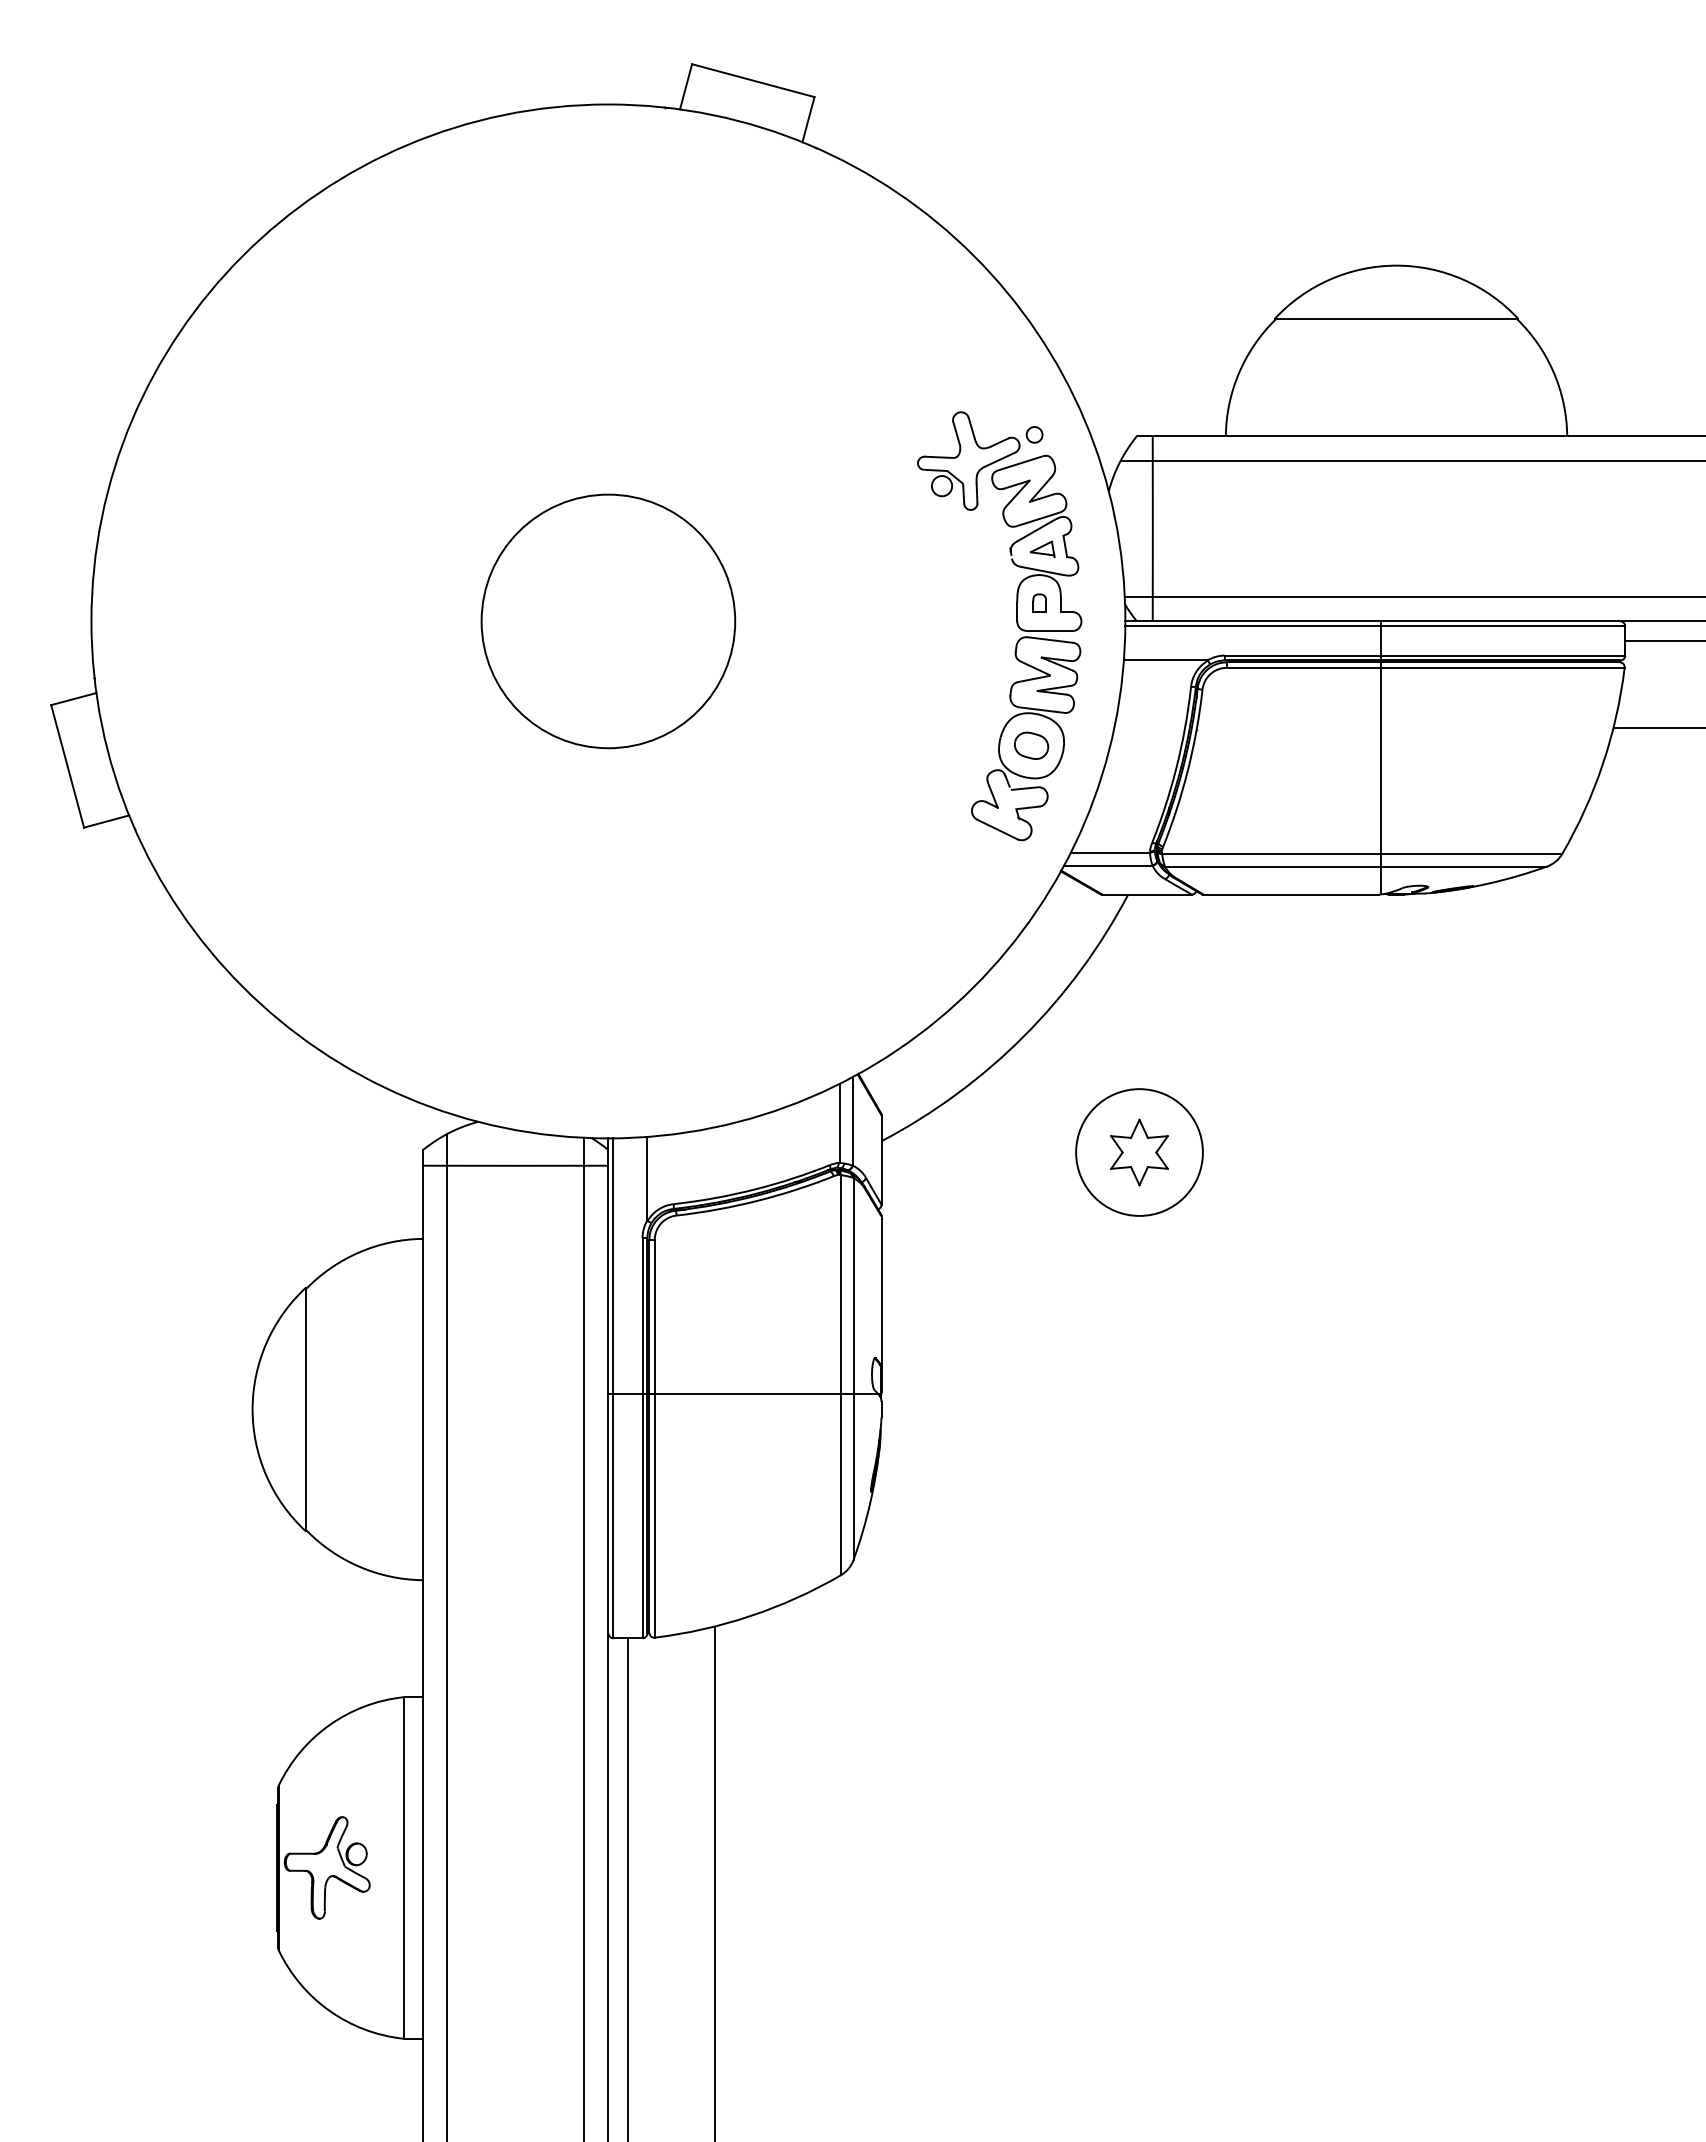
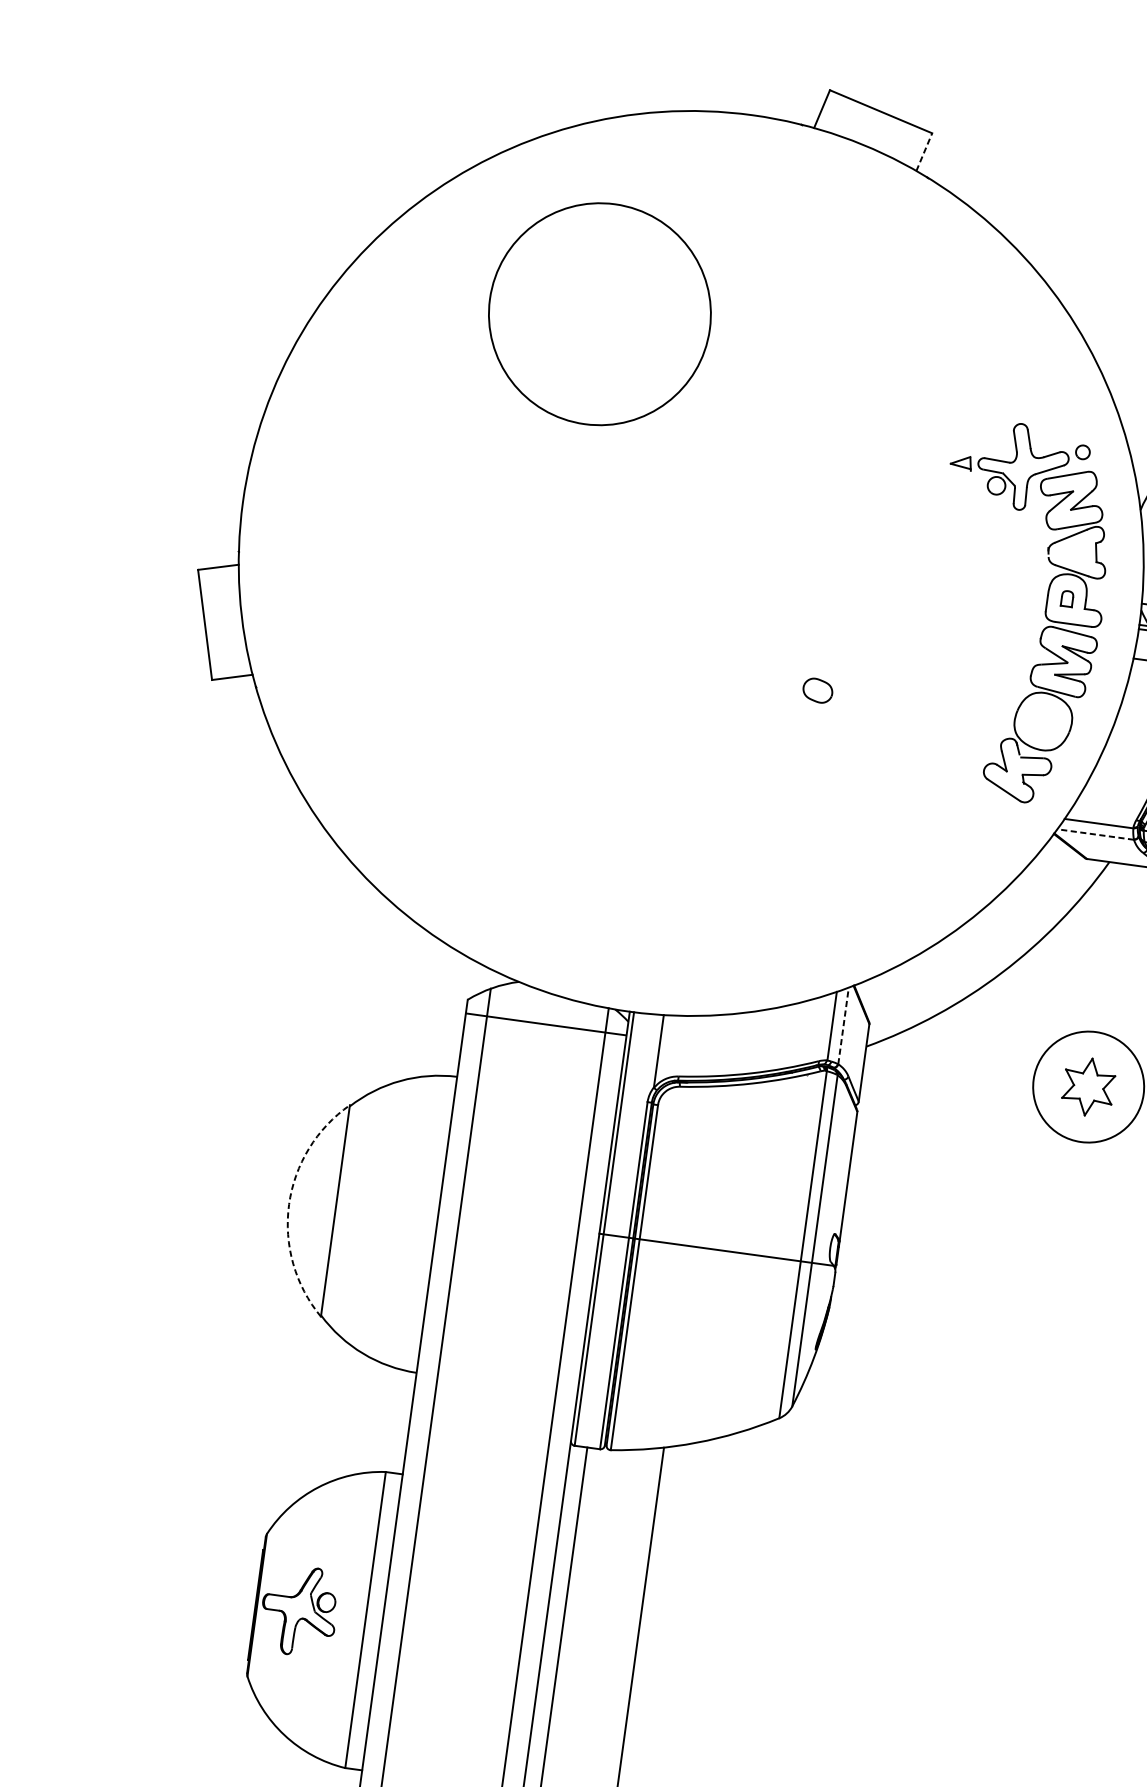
line: (808, 119) -> (924, 152), solid -> dashed
part: (1042, 549) -> (961, 462), moved
circle: (608, 621) -> (599, 314), moved
part: (1031, 745) -> (817, 690), moved
line: (1107, 865) -> (1094, 834), solid -> dashed
line: (852, 1120) -> (843, 1025), solid -> dashed
arc: (252, 1409) -> (289, 1204), solid -> dashed

